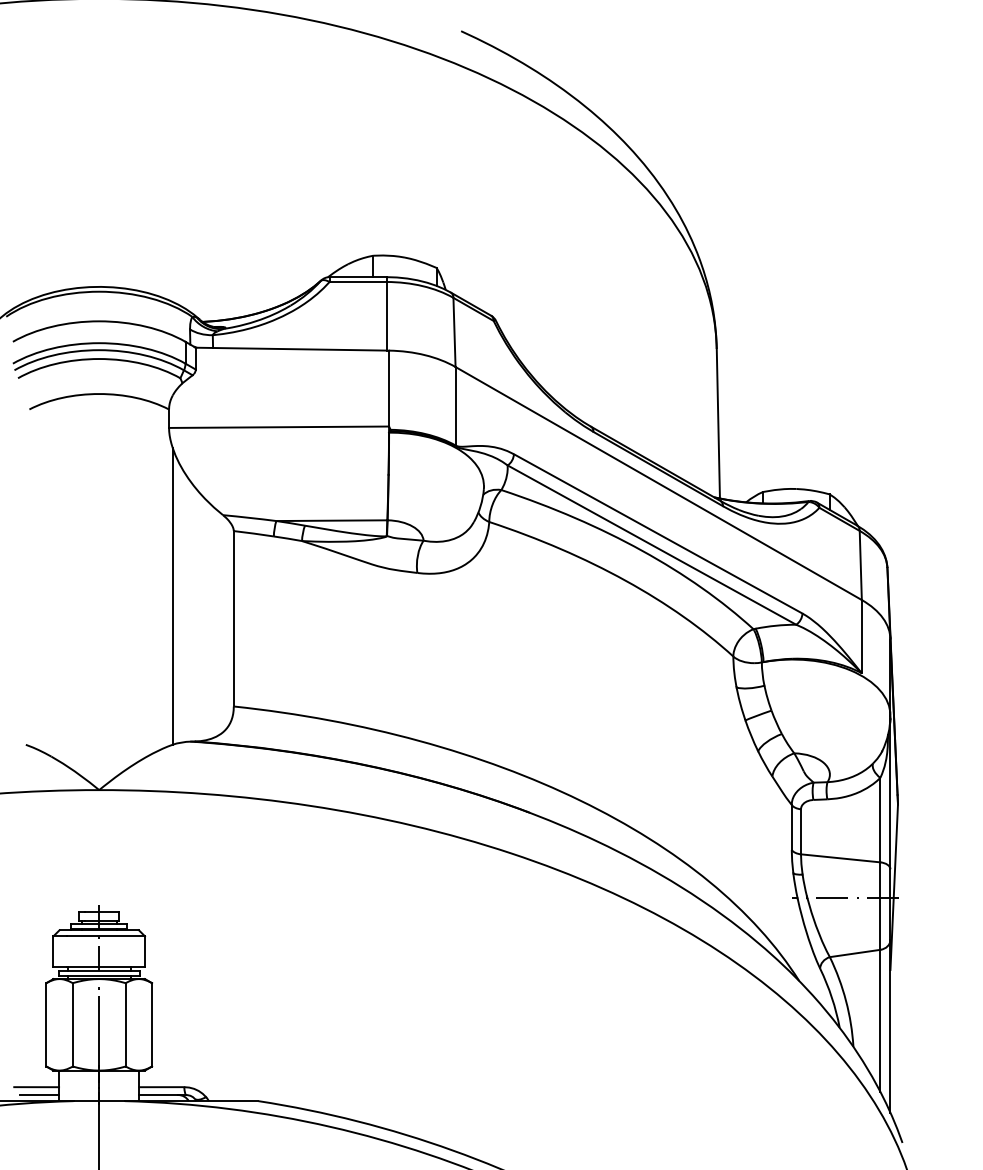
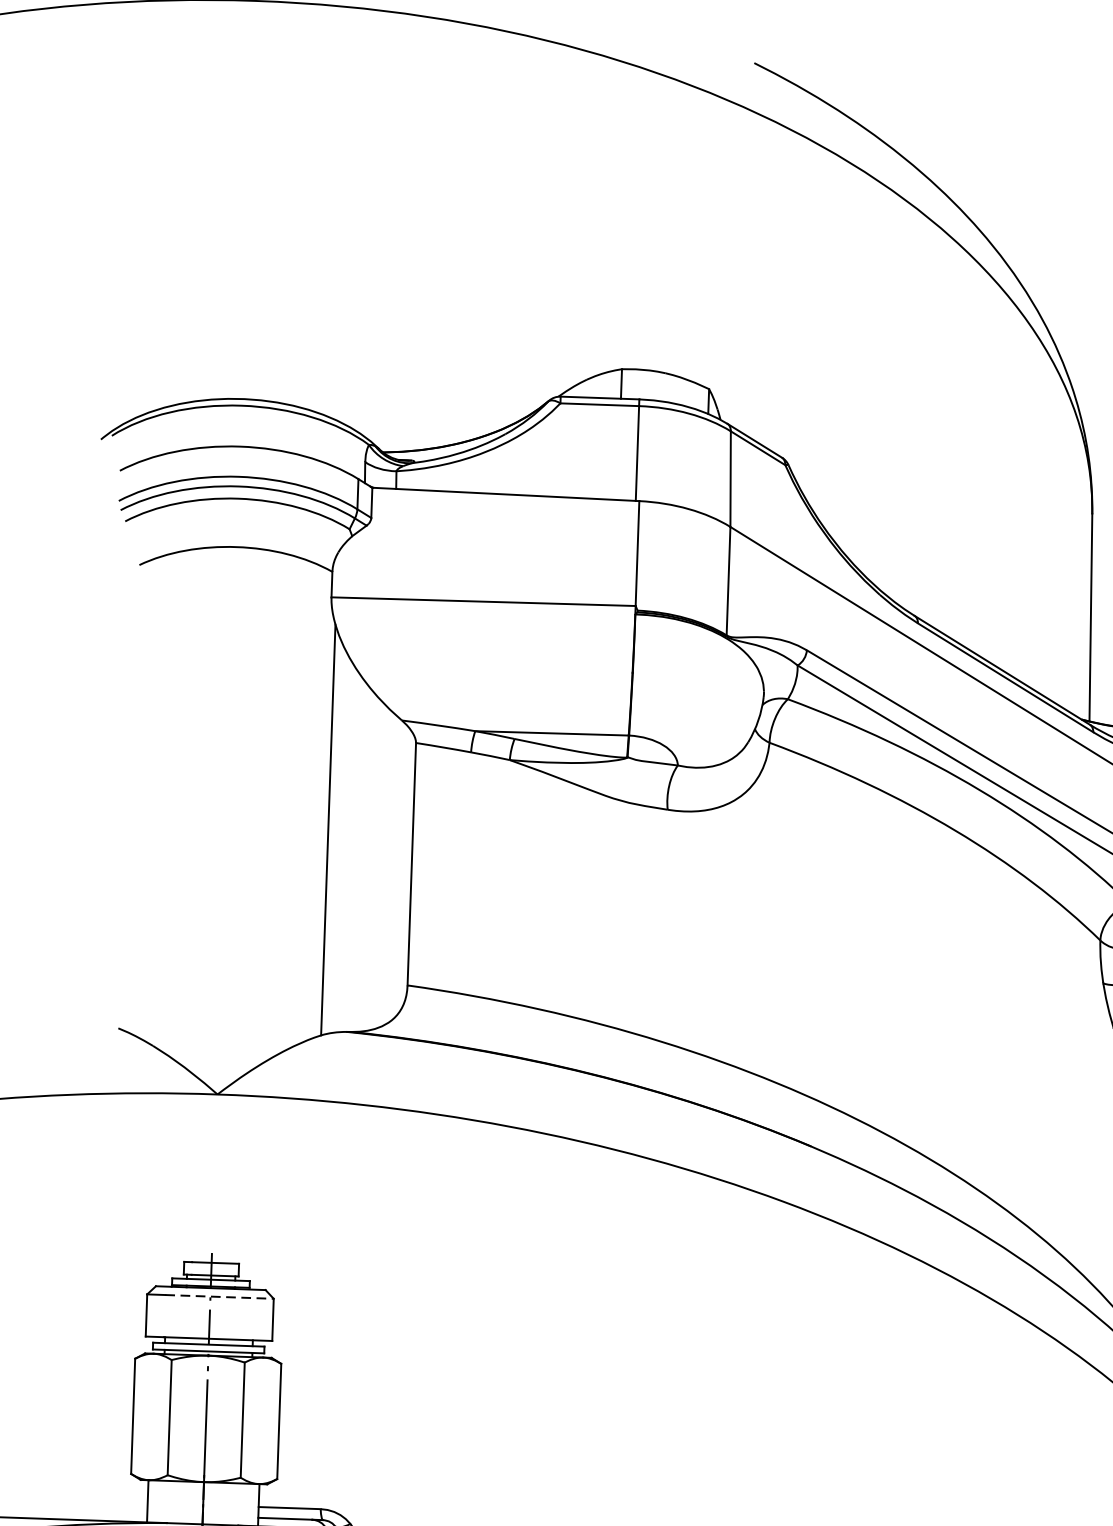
line: (106, 936) -> (220, 1297), solid -> dashed
line: (36, 1087) -> (116, 1502), removed
line: (39, 1095) -> (120, 1513), removed

